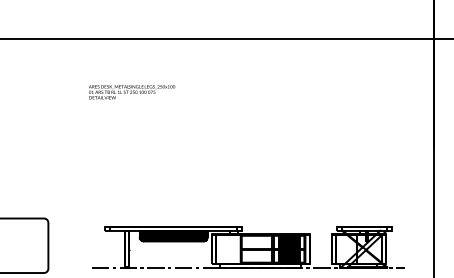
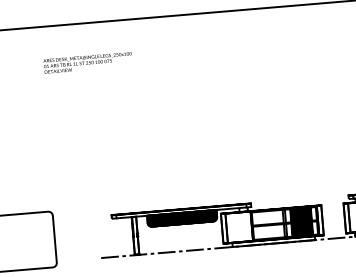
text: (132, 92) -> (88, 63), moved

